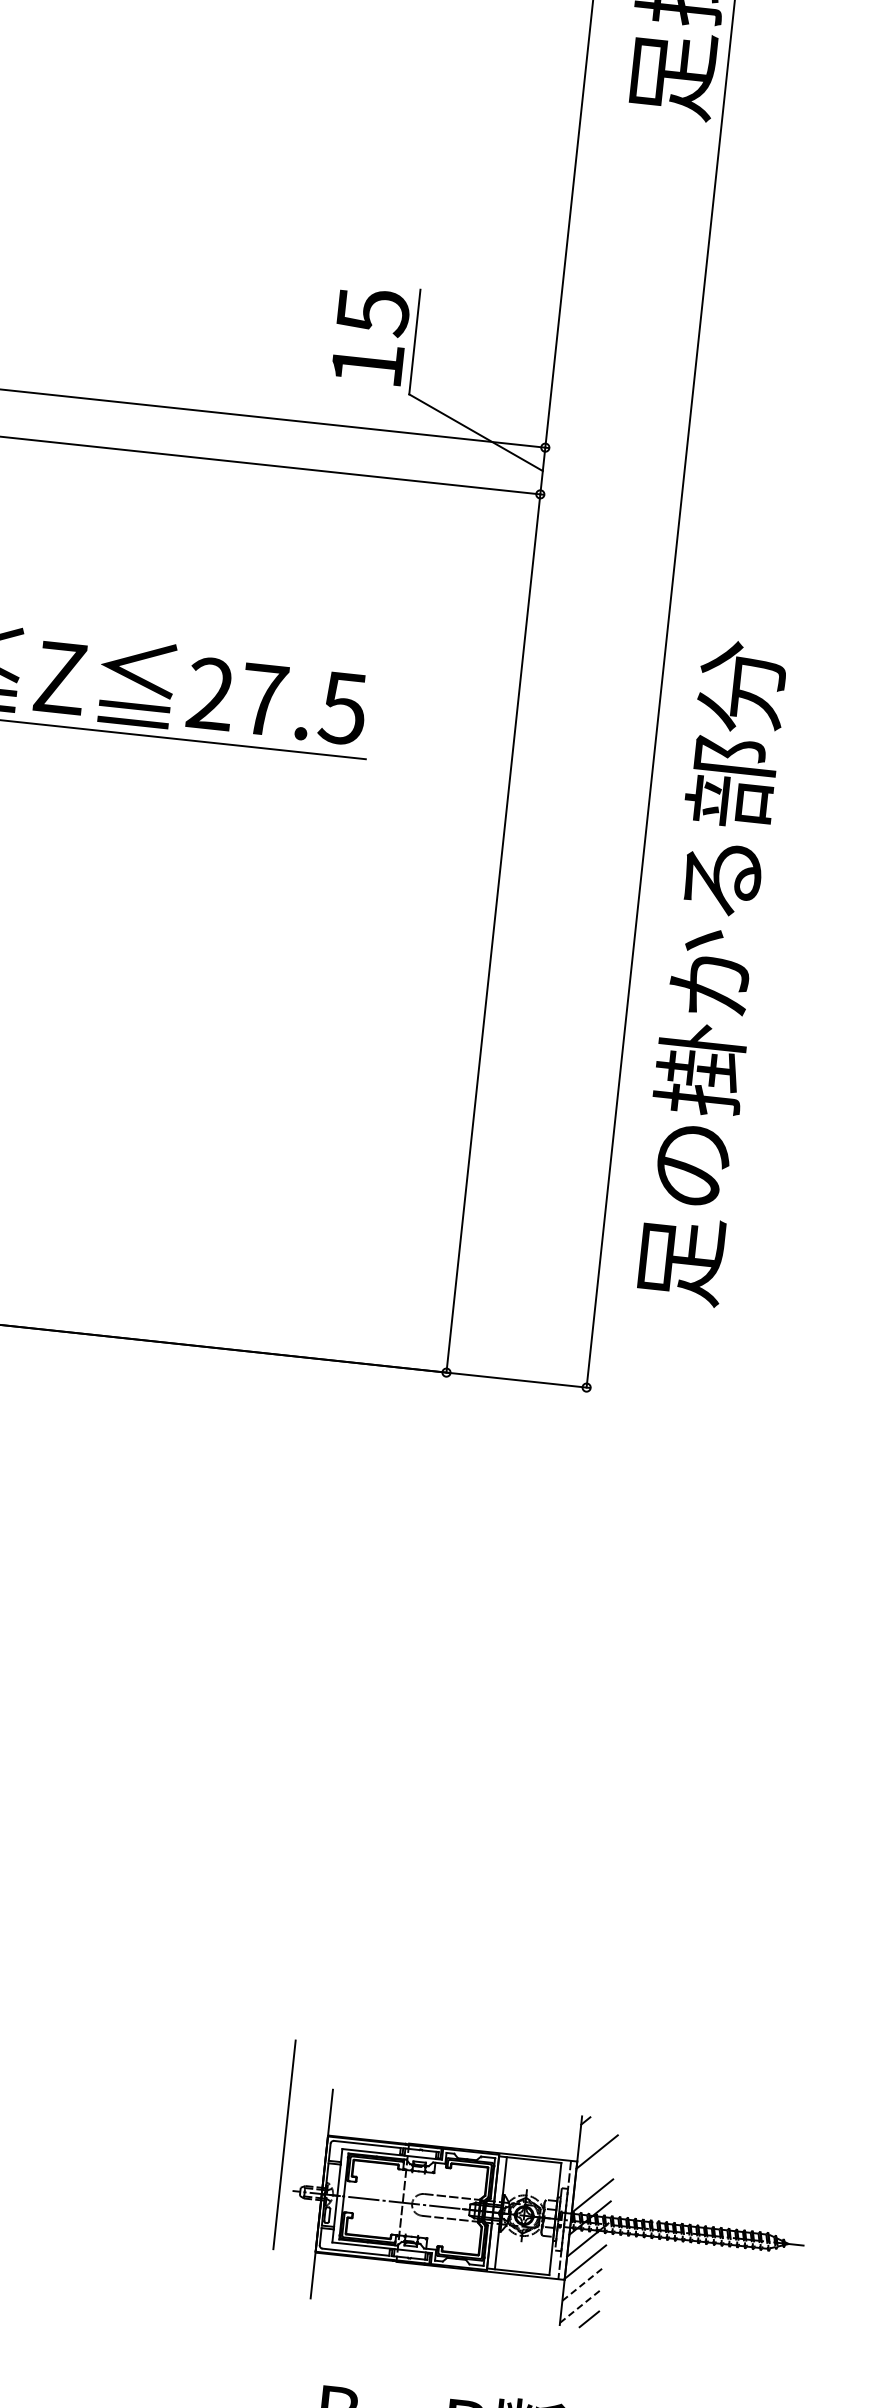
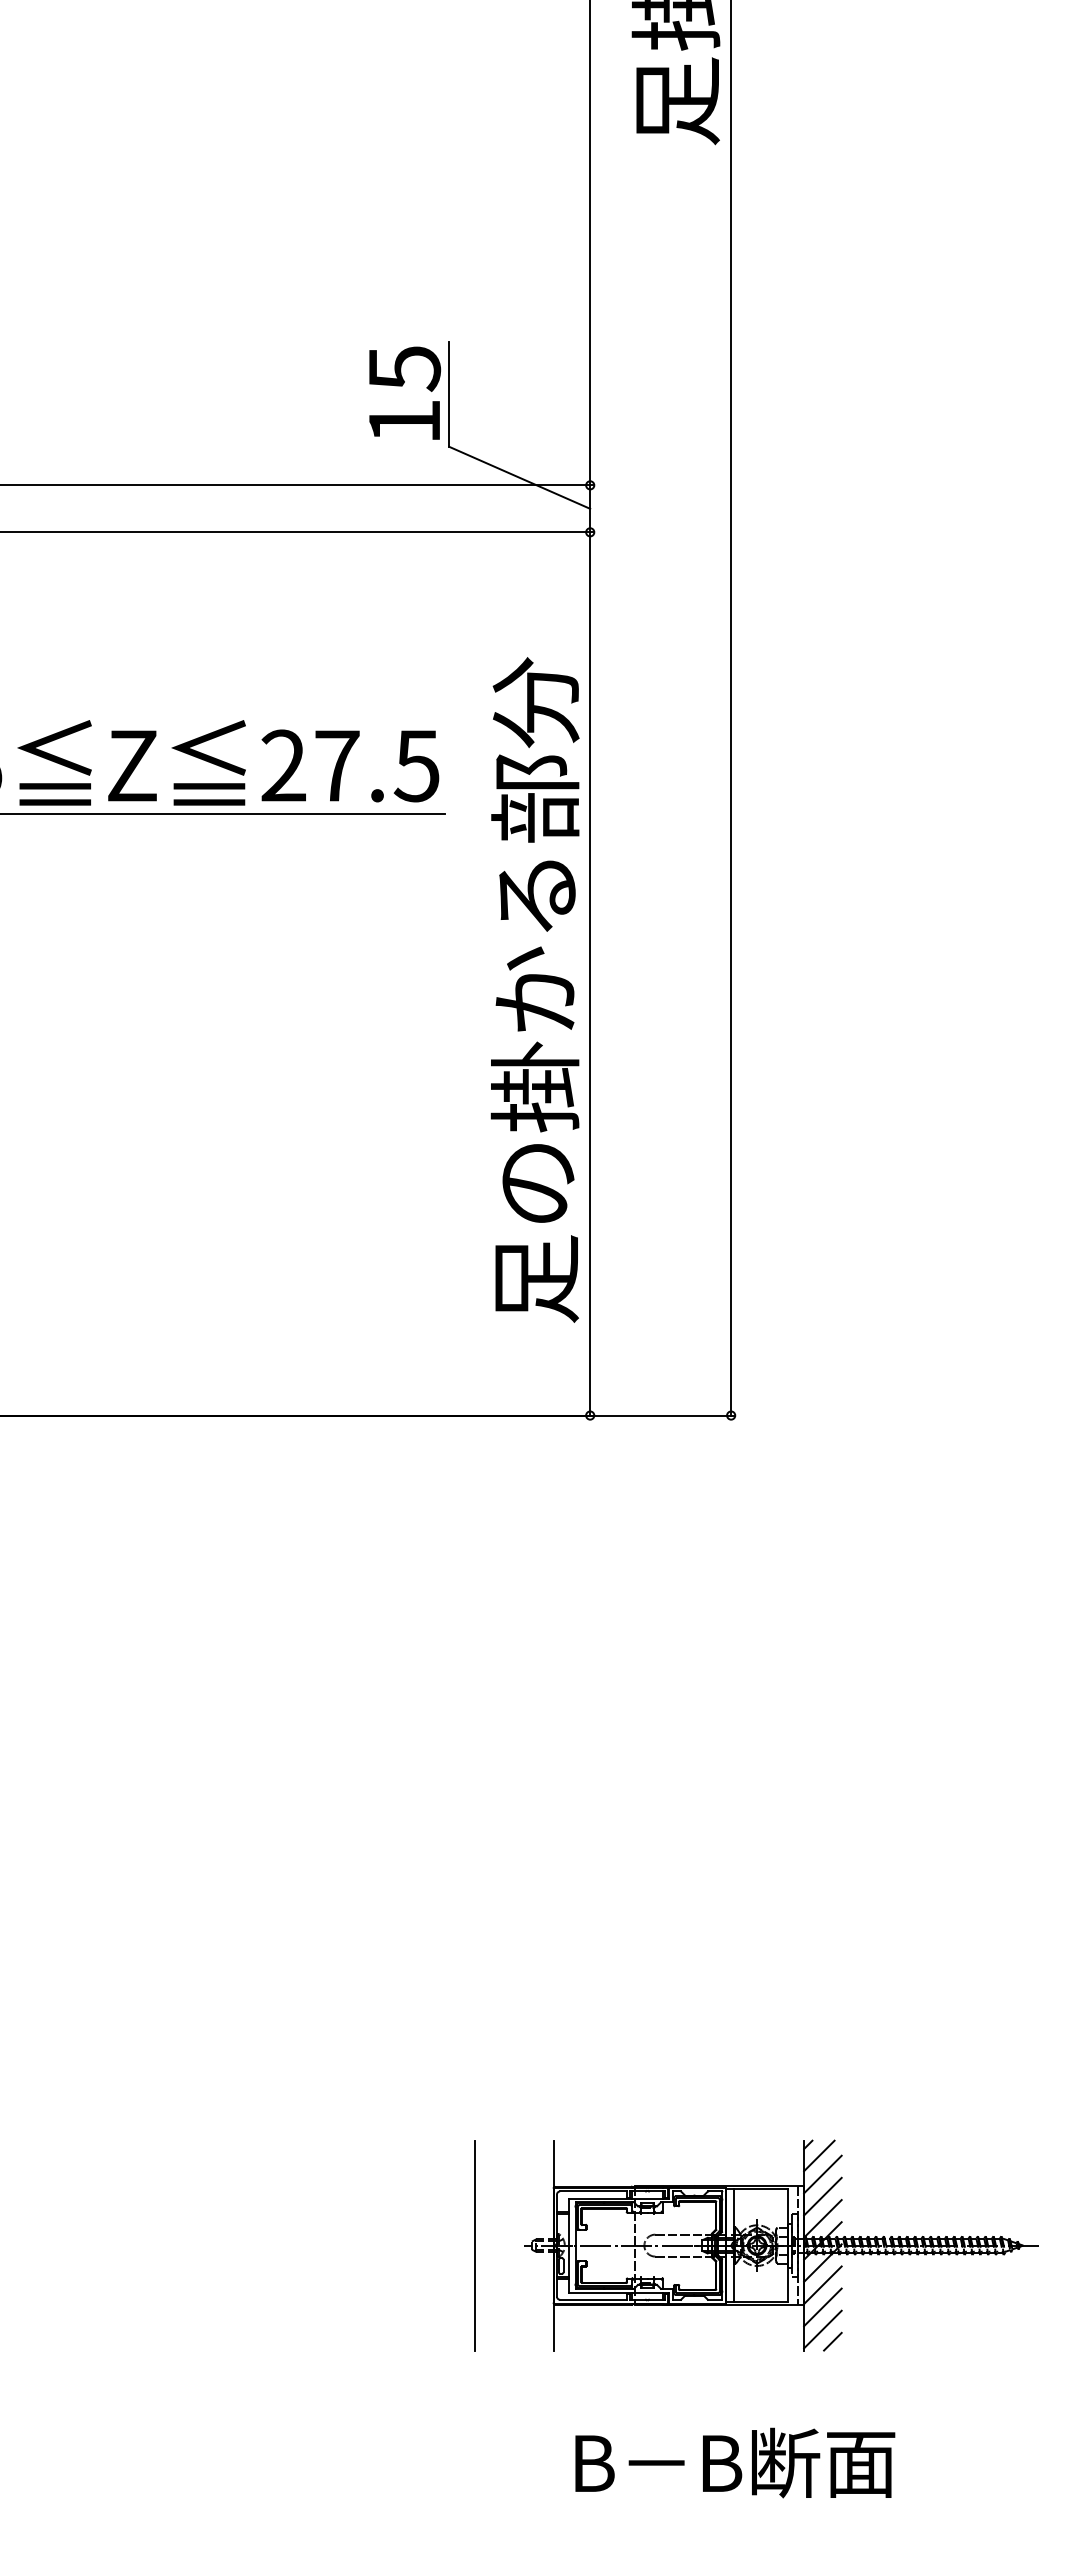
text: (709, 972) -> (534, 989), moved
line: (595, 2132) -> (819, 2155), added
line: (283, 2144) -> (474, 2245), moved
line: (594, 2173) -> (822, 2196), added
line: (582, 2284) -> (822, 2307), dashed -> solid
line: (580, 2306) -> (822, 2329), dashed -> solid

